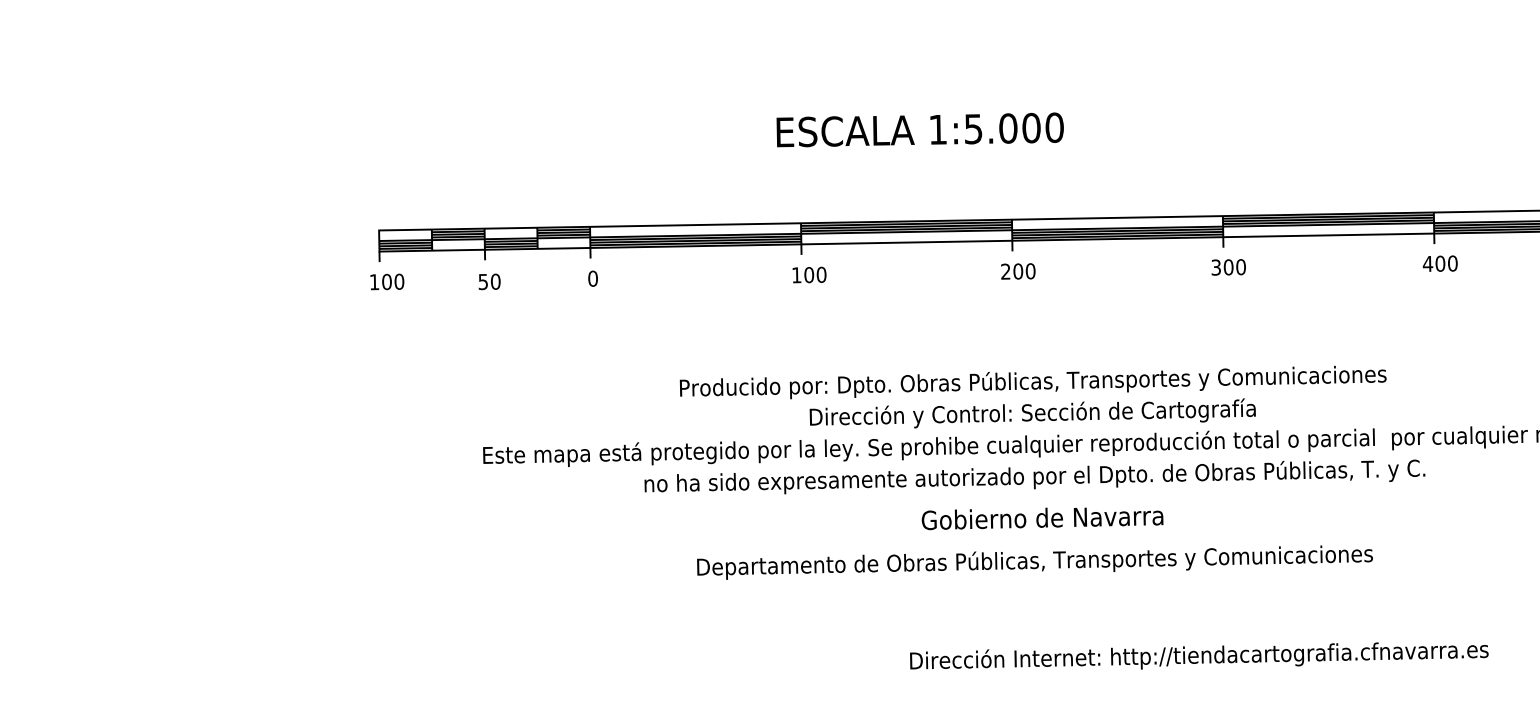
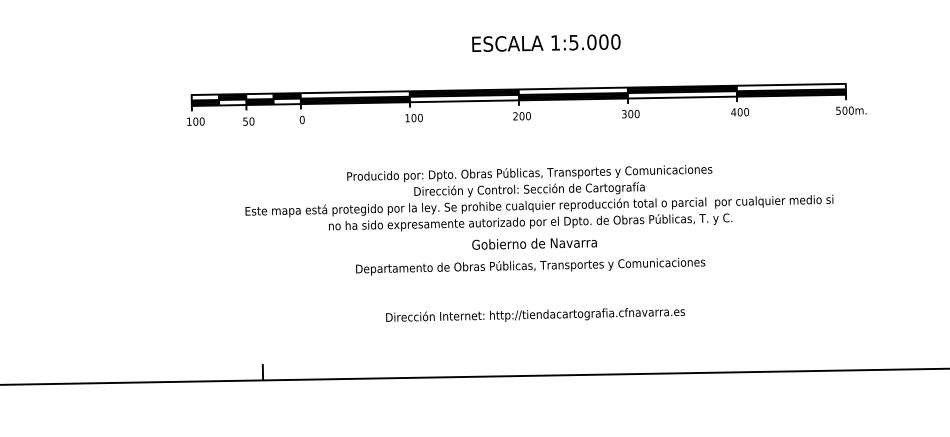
text: (920, 128) -> (546, 42), moved
text: (1199, 655) -> (535, 314), moved

